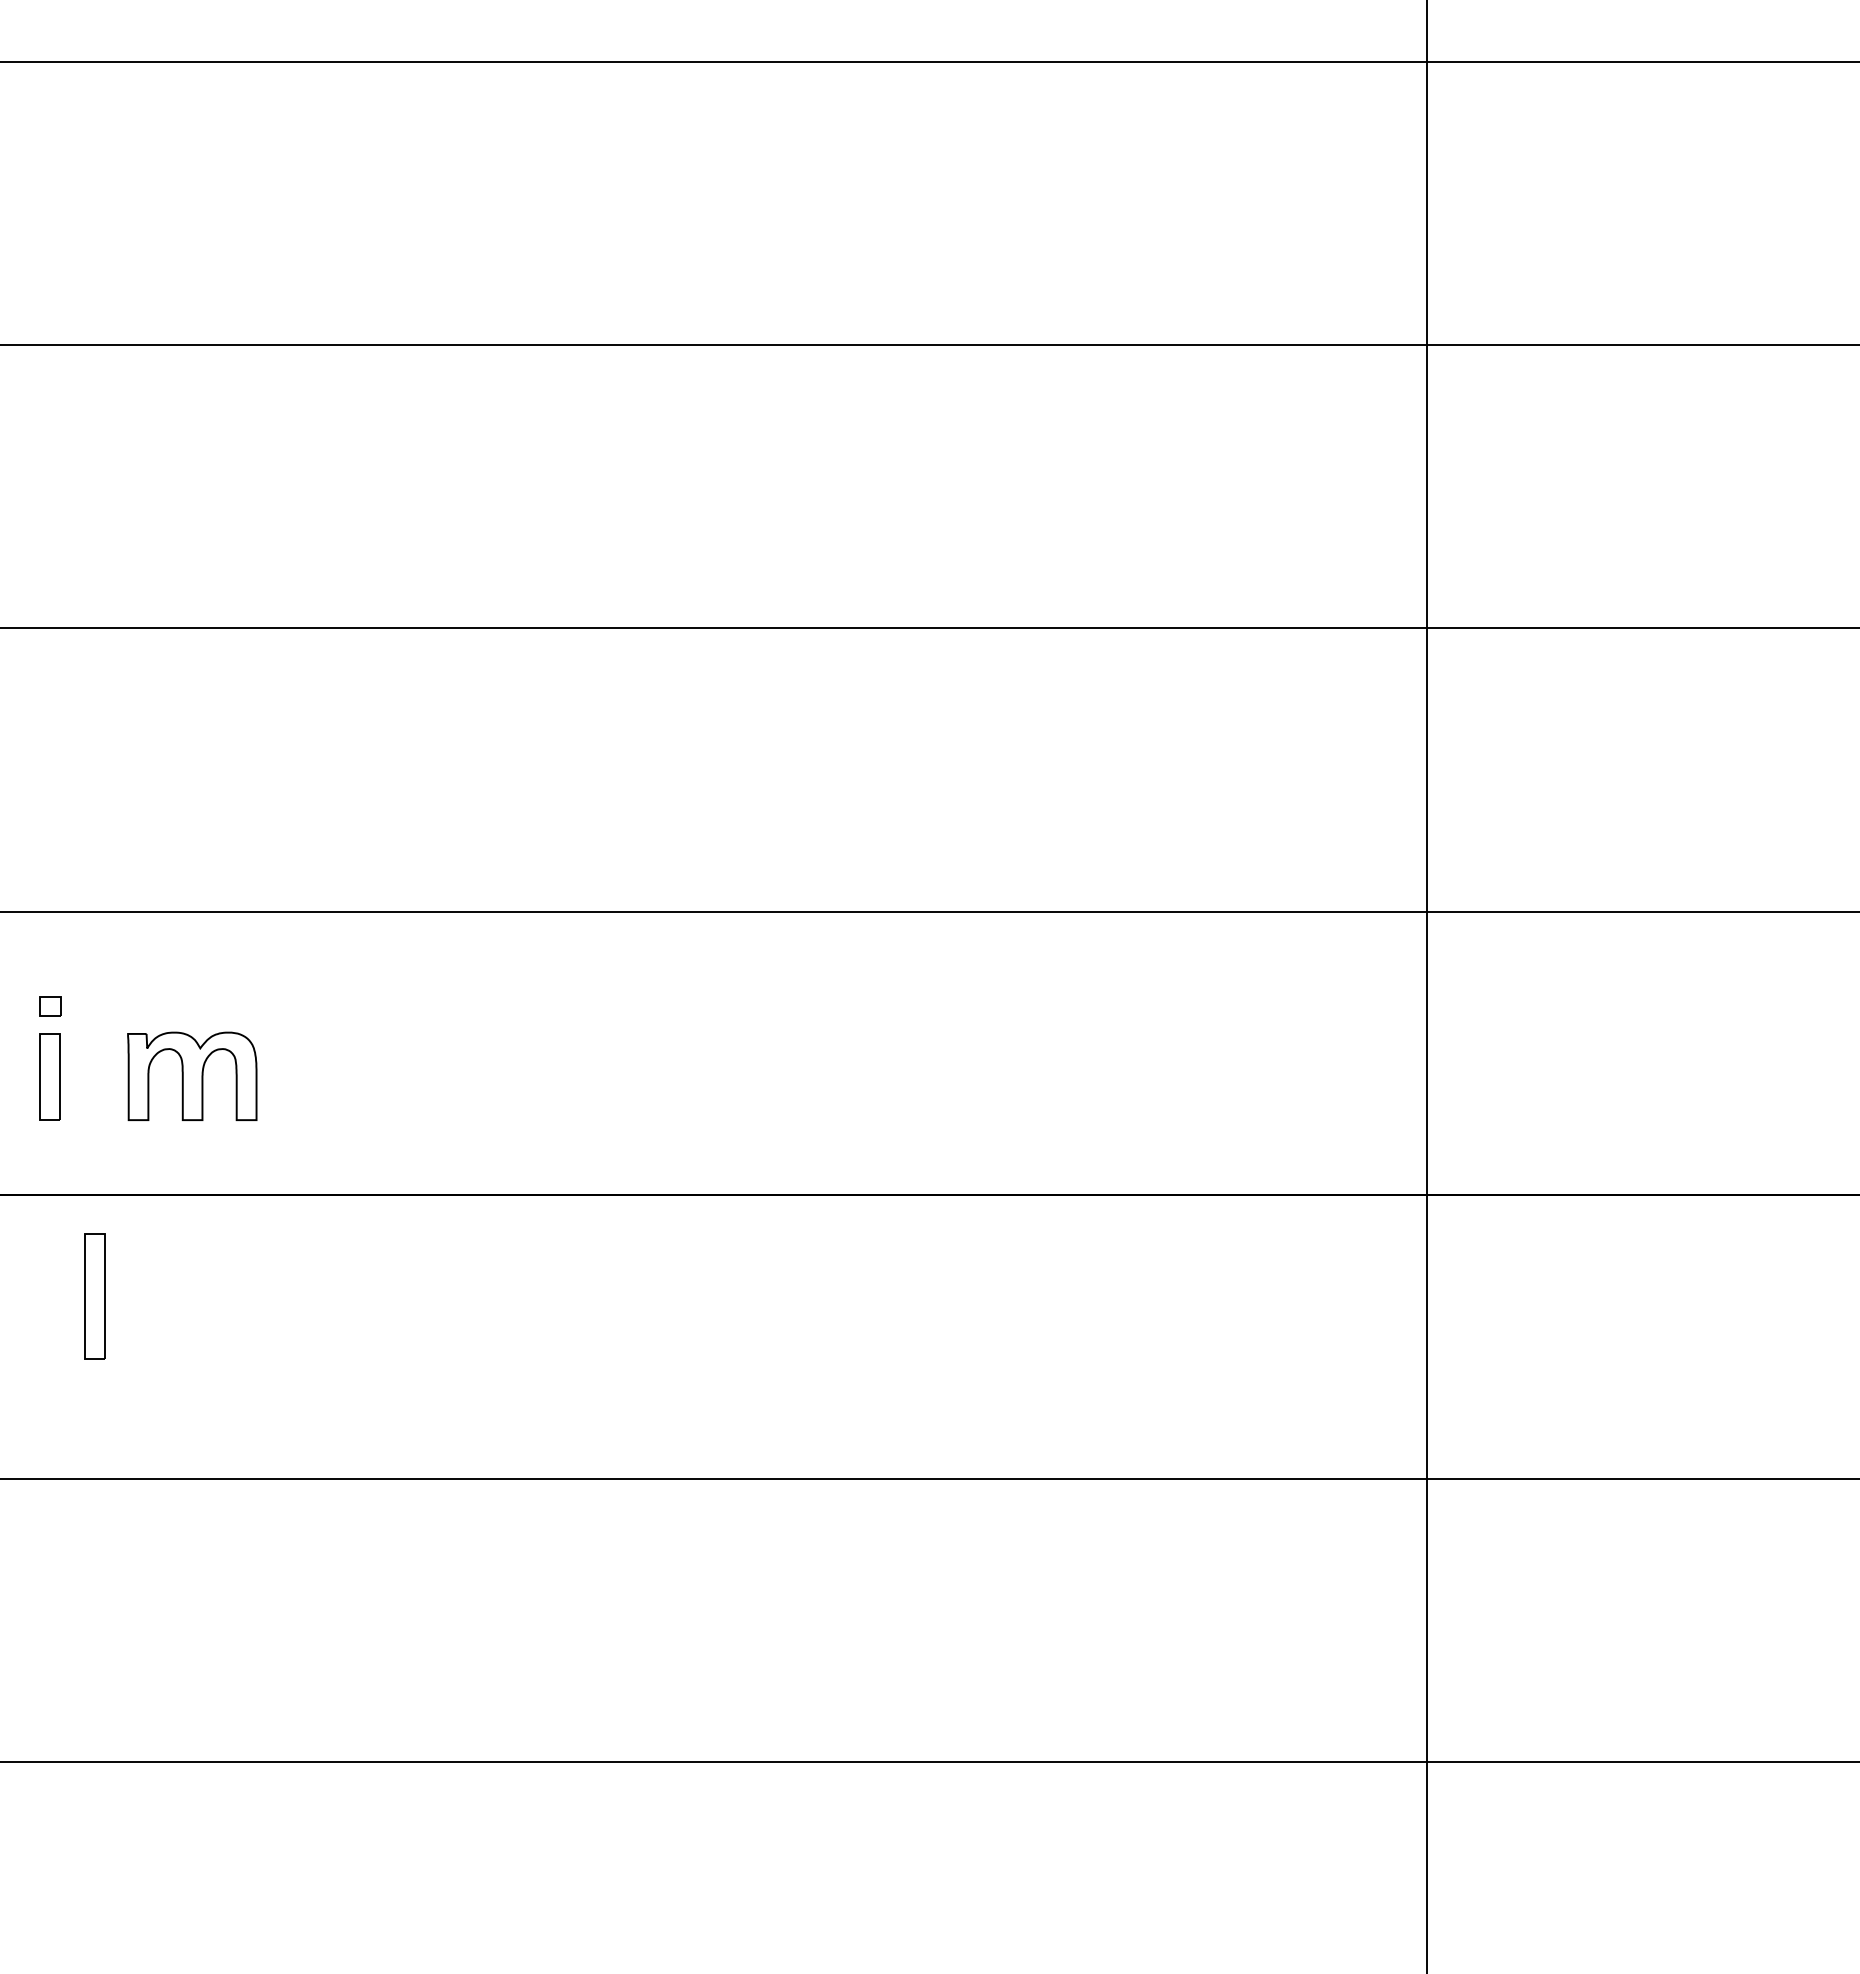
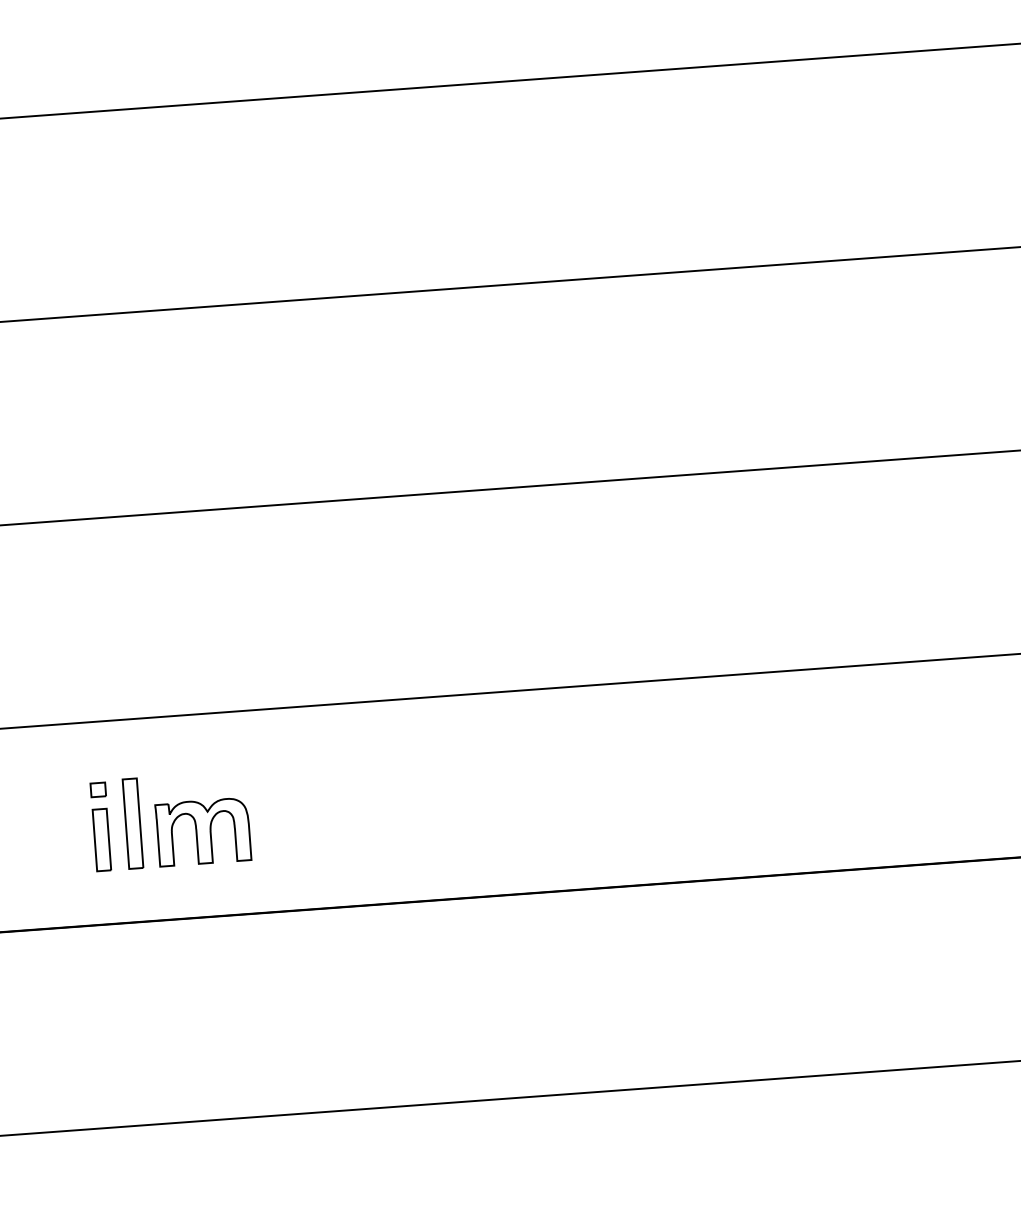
part: (94, 1296) -> (132, 823), moved

